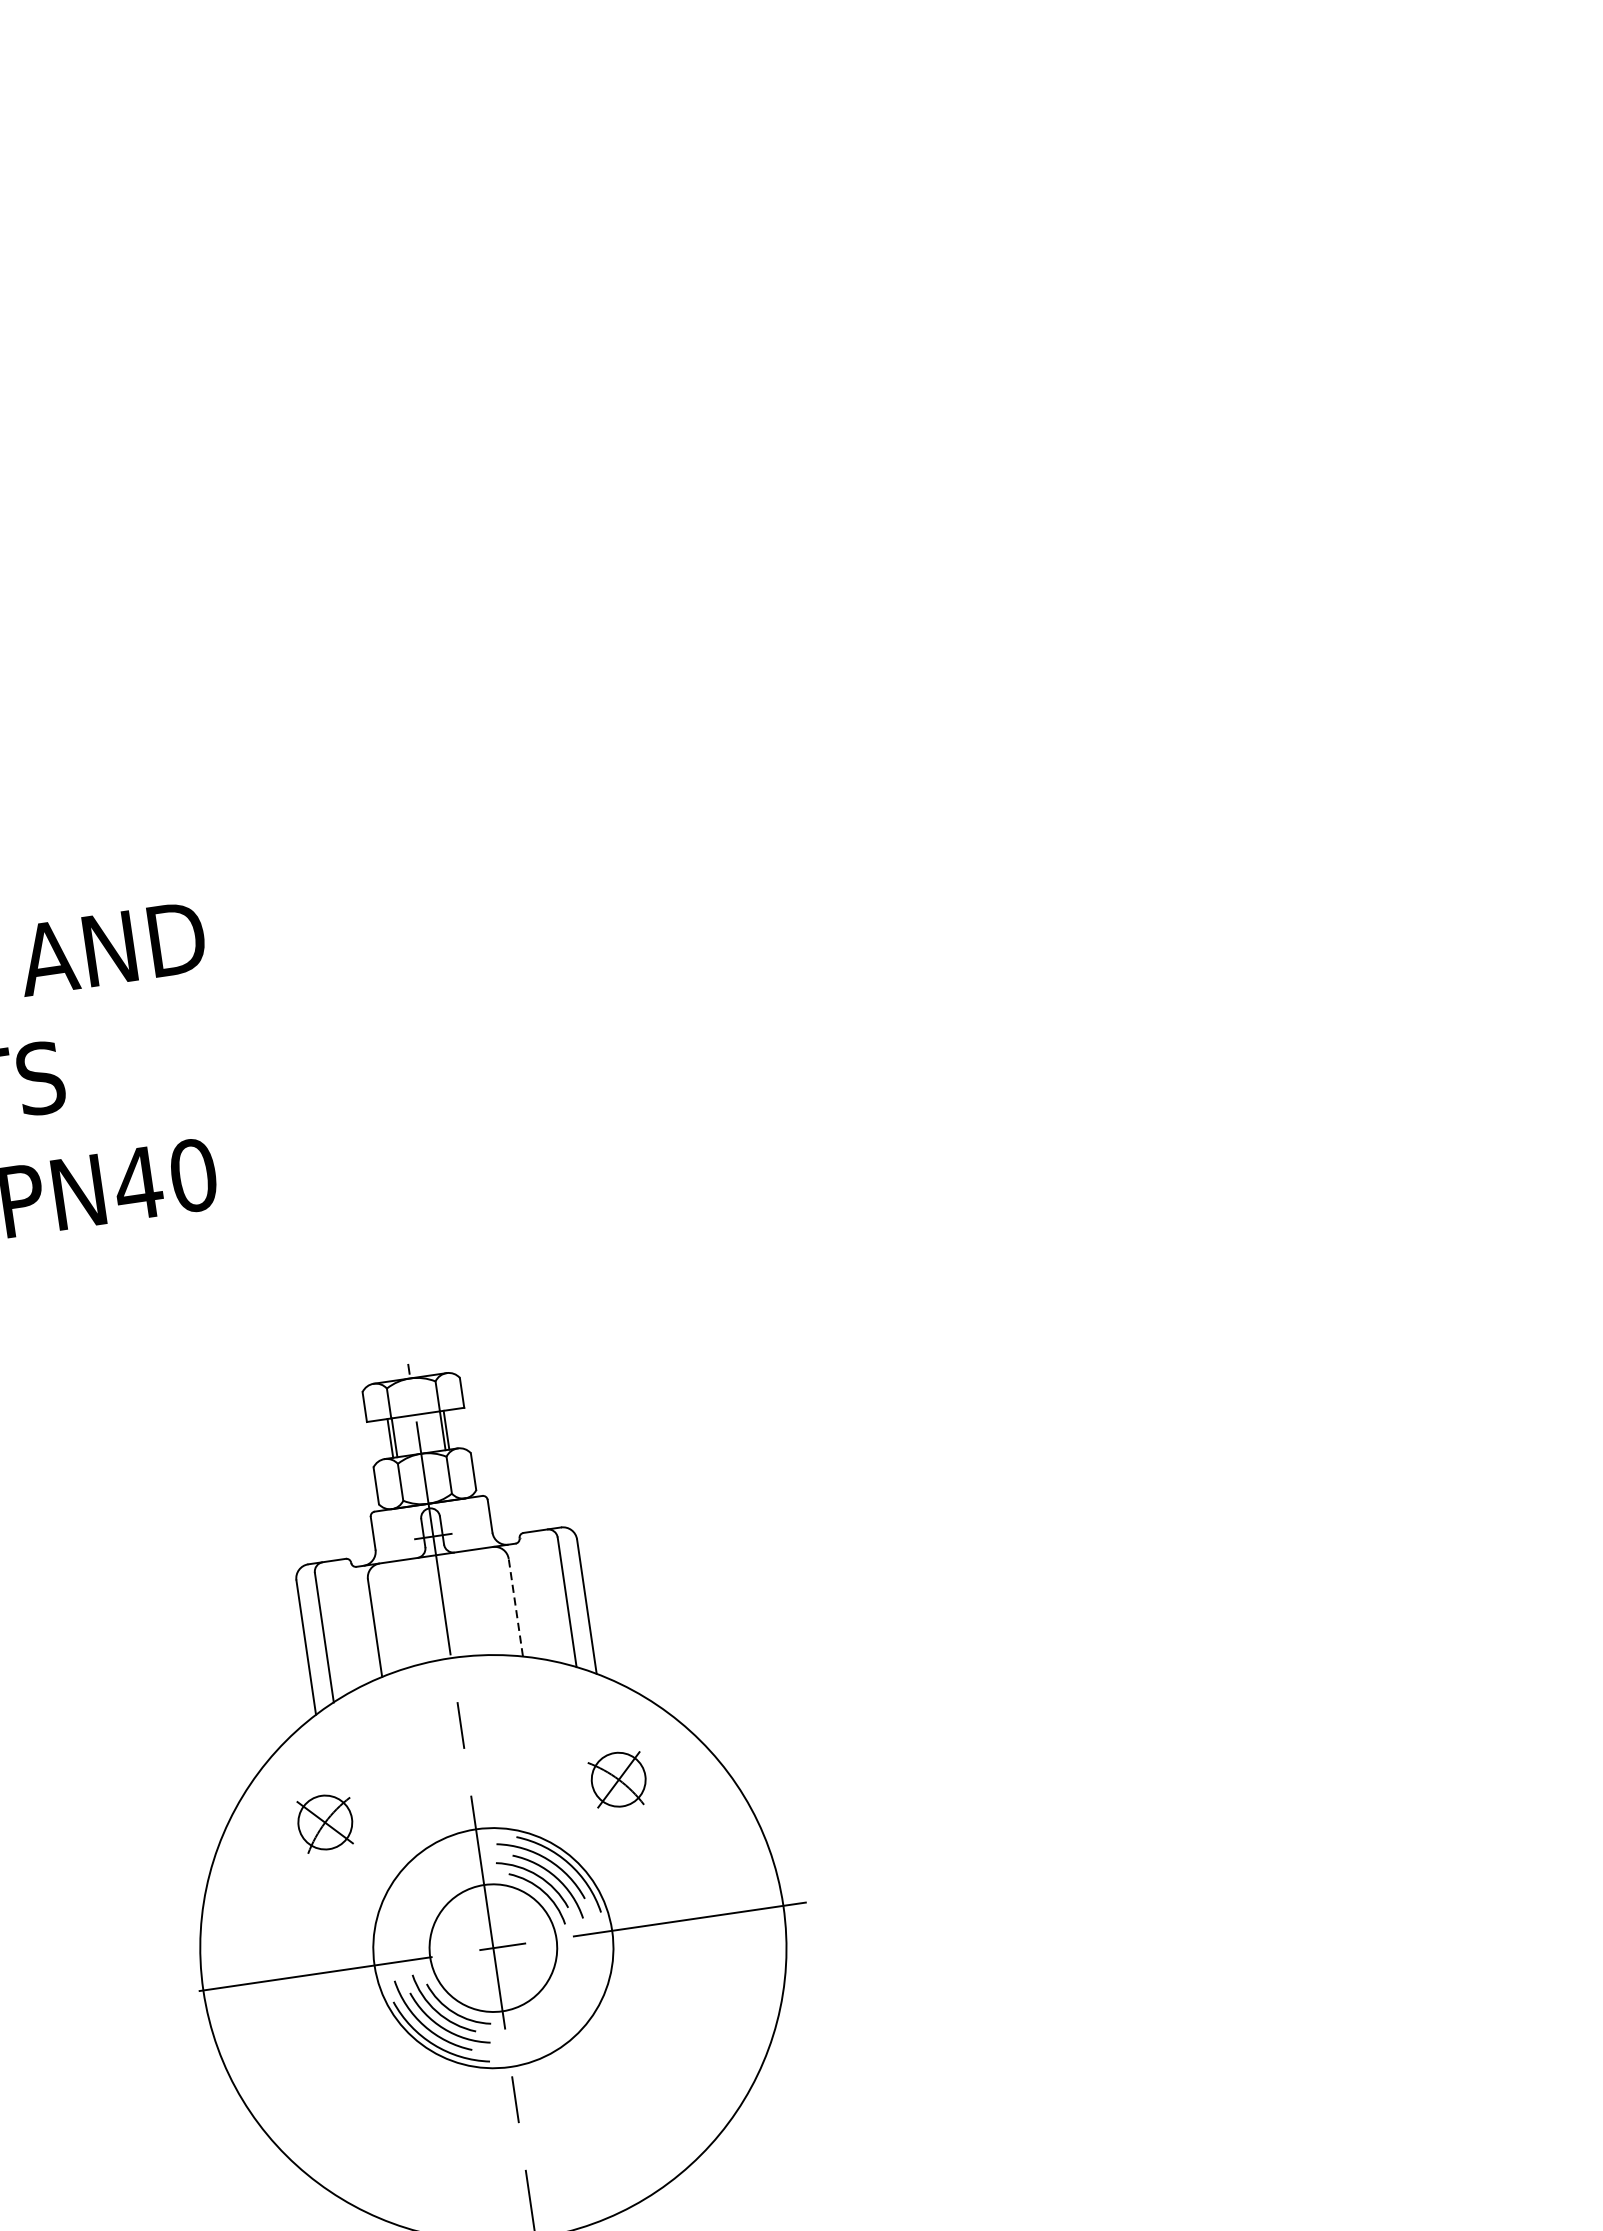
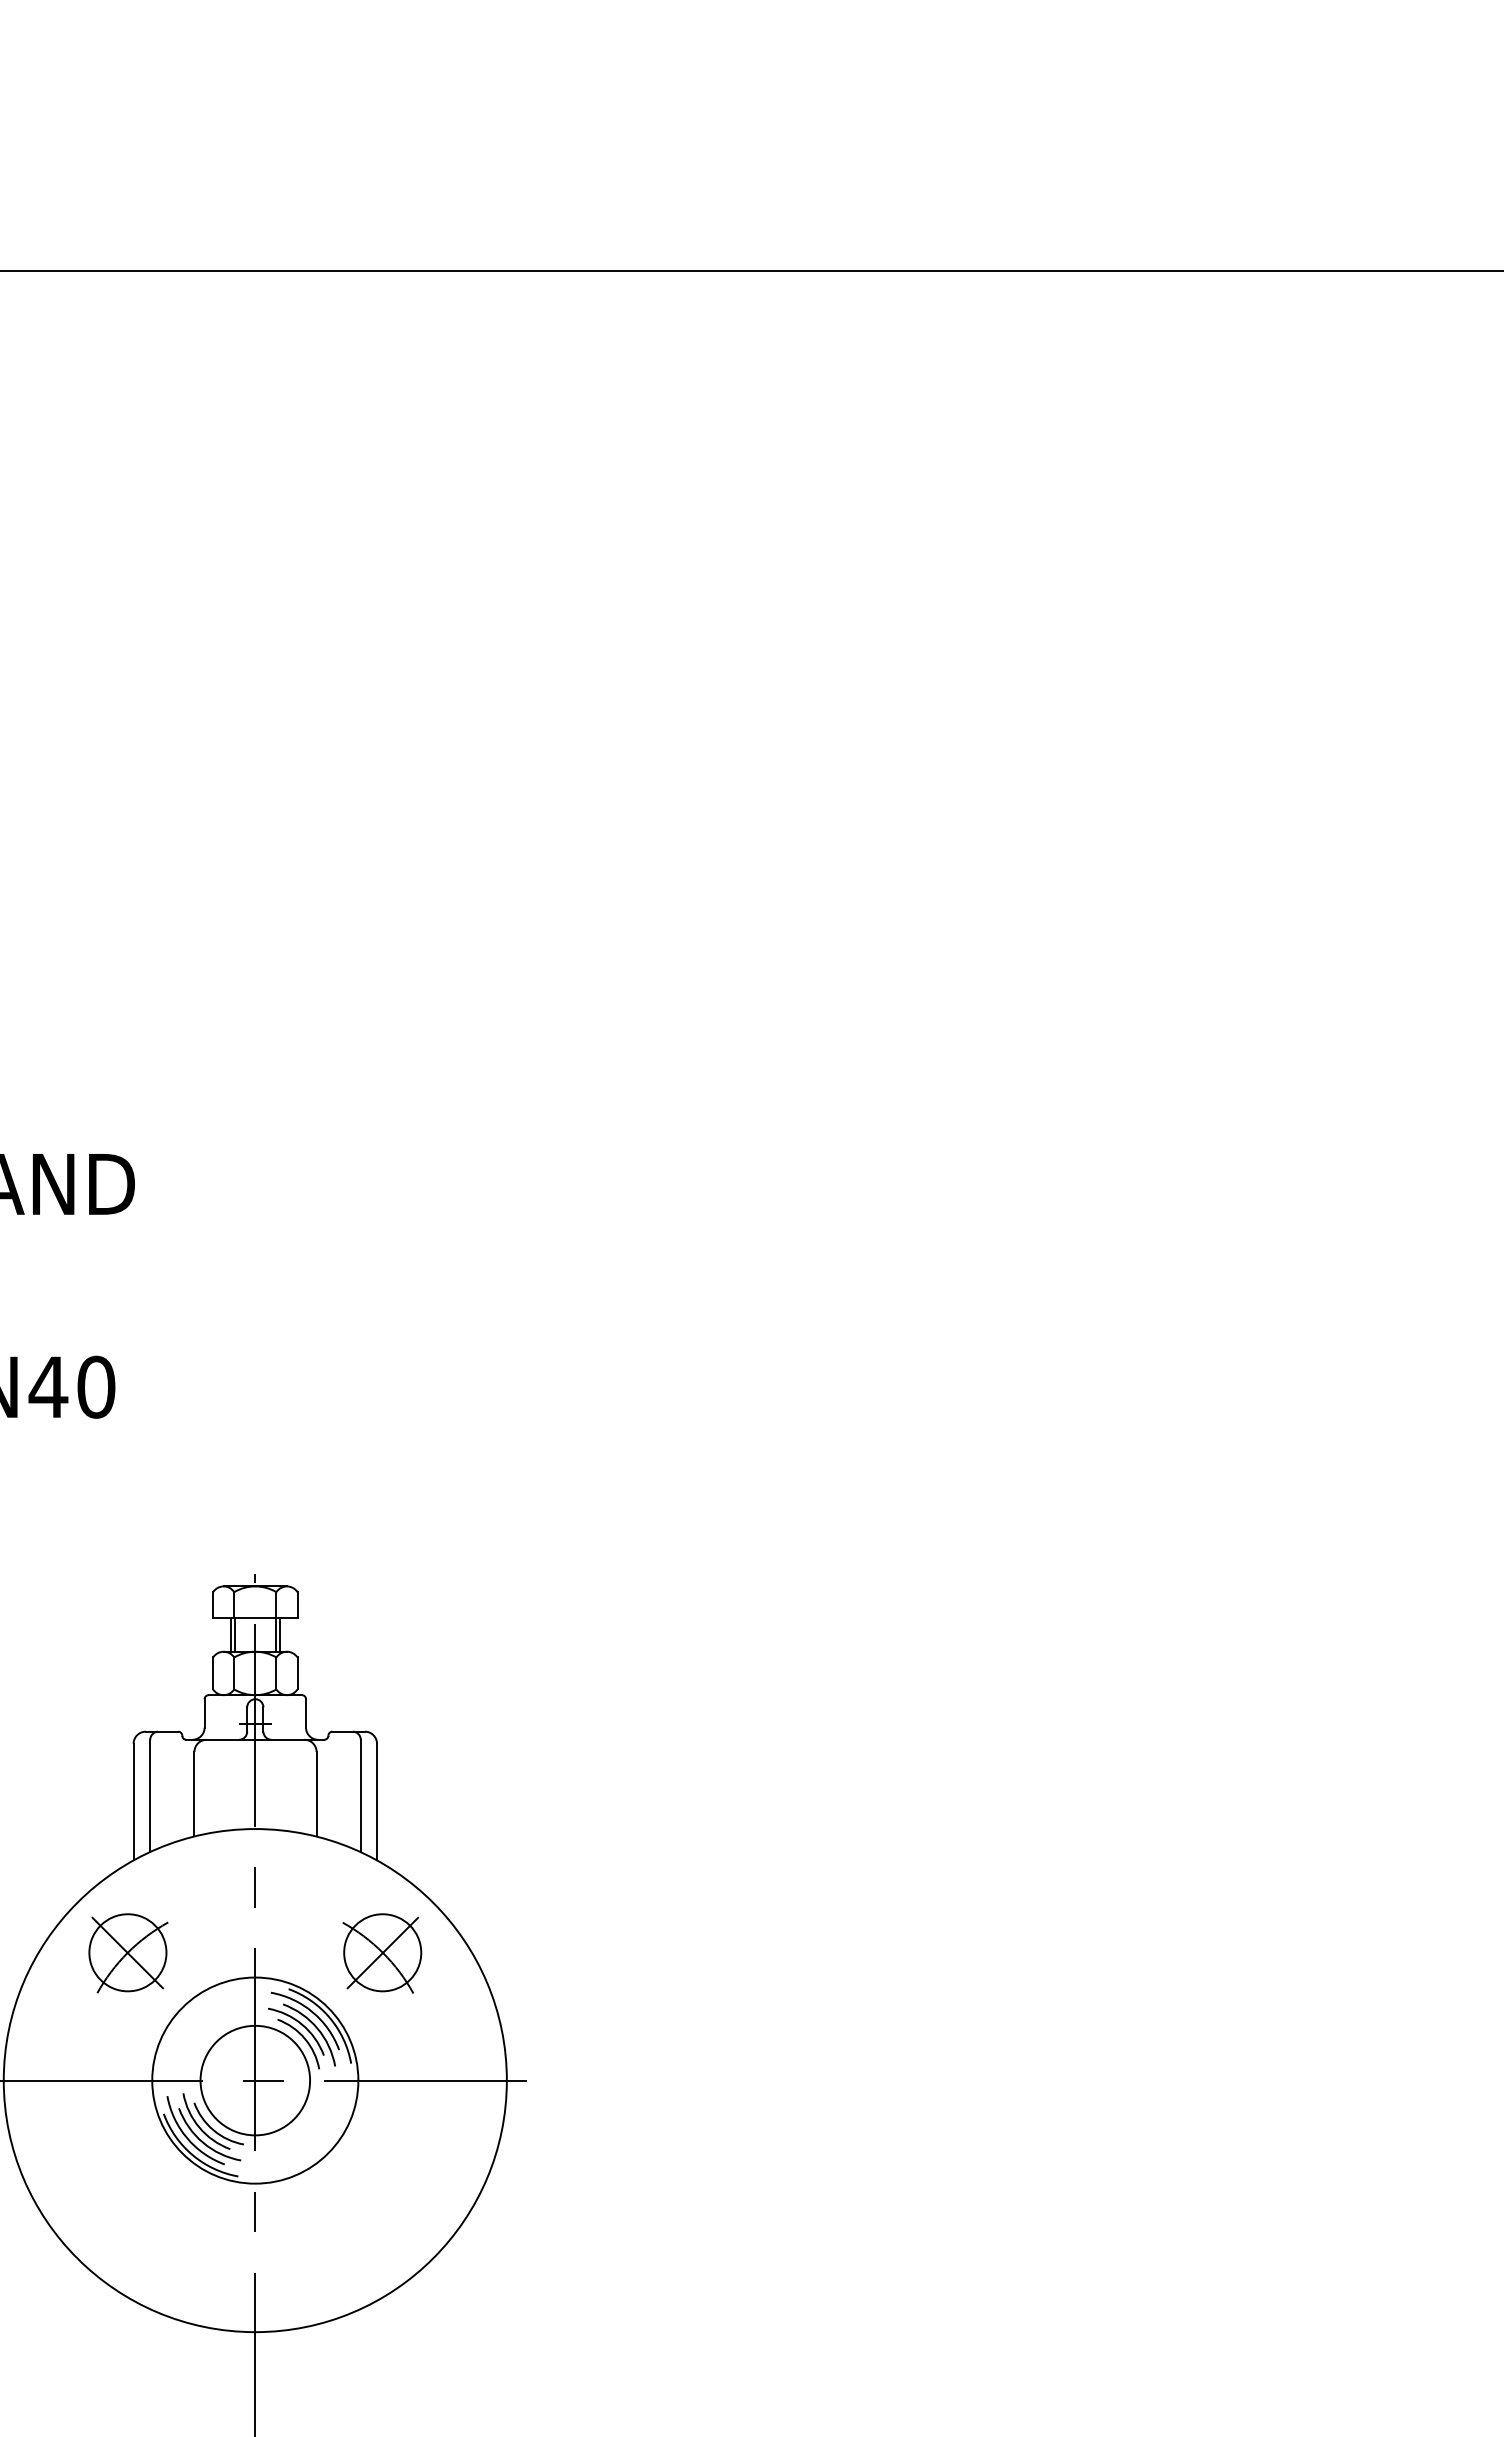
line: (515, 1606) -> (316, 1793), dashed -> solid
part: (618, 1780) -> (382, 1953), size x1.67
part: (325, 1822) -> (128, 1953), size x1.67

